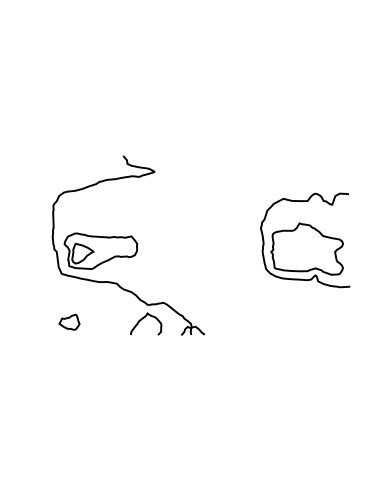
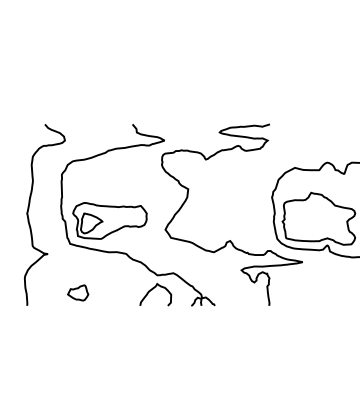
curve: (21, 248) -> (29, 218), added
curve: (220, 270) -> (231, 240), added

